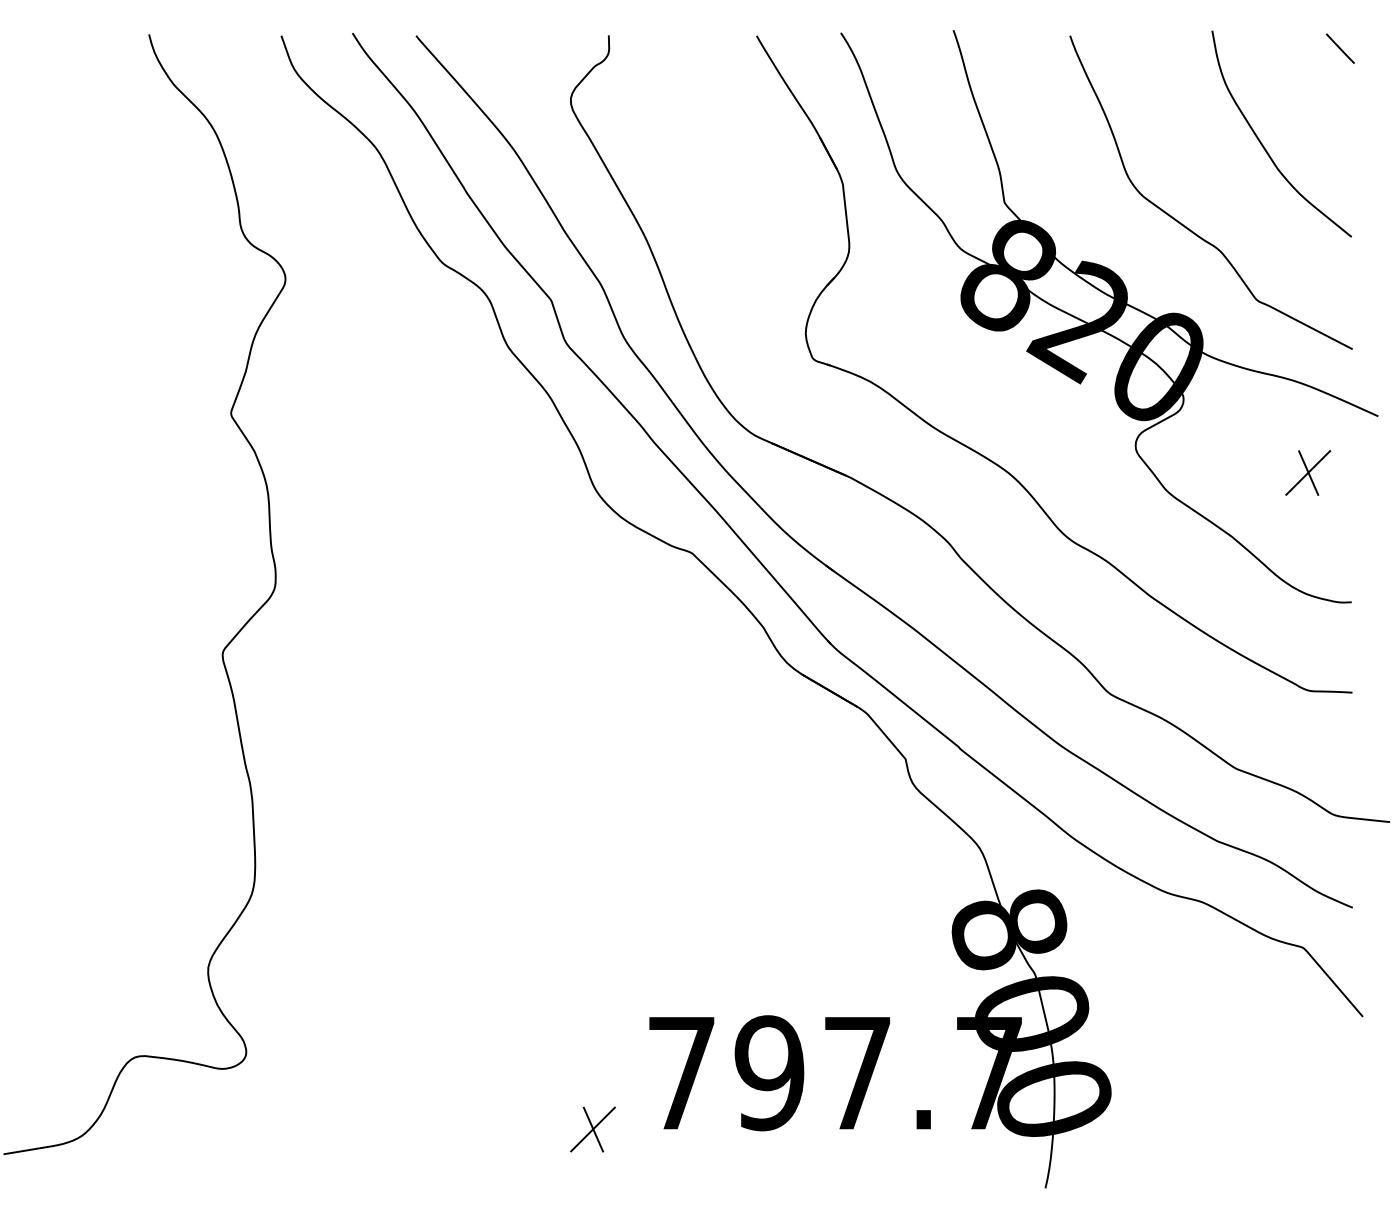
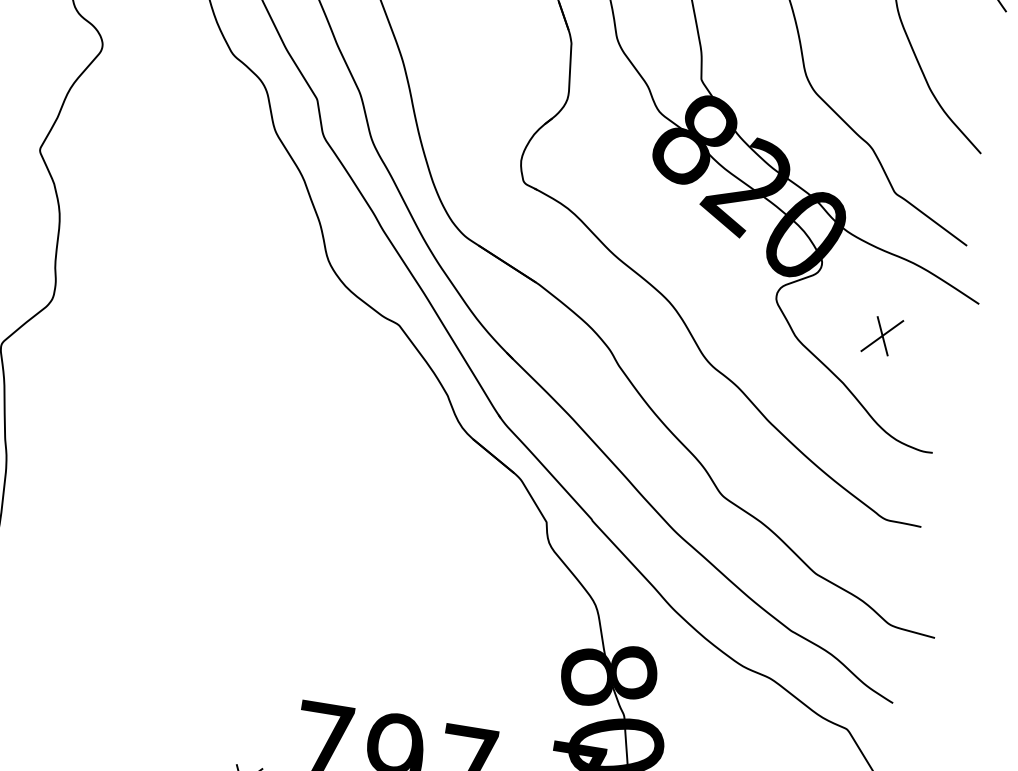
part: (1308, 472) -> (882, 335), moved

